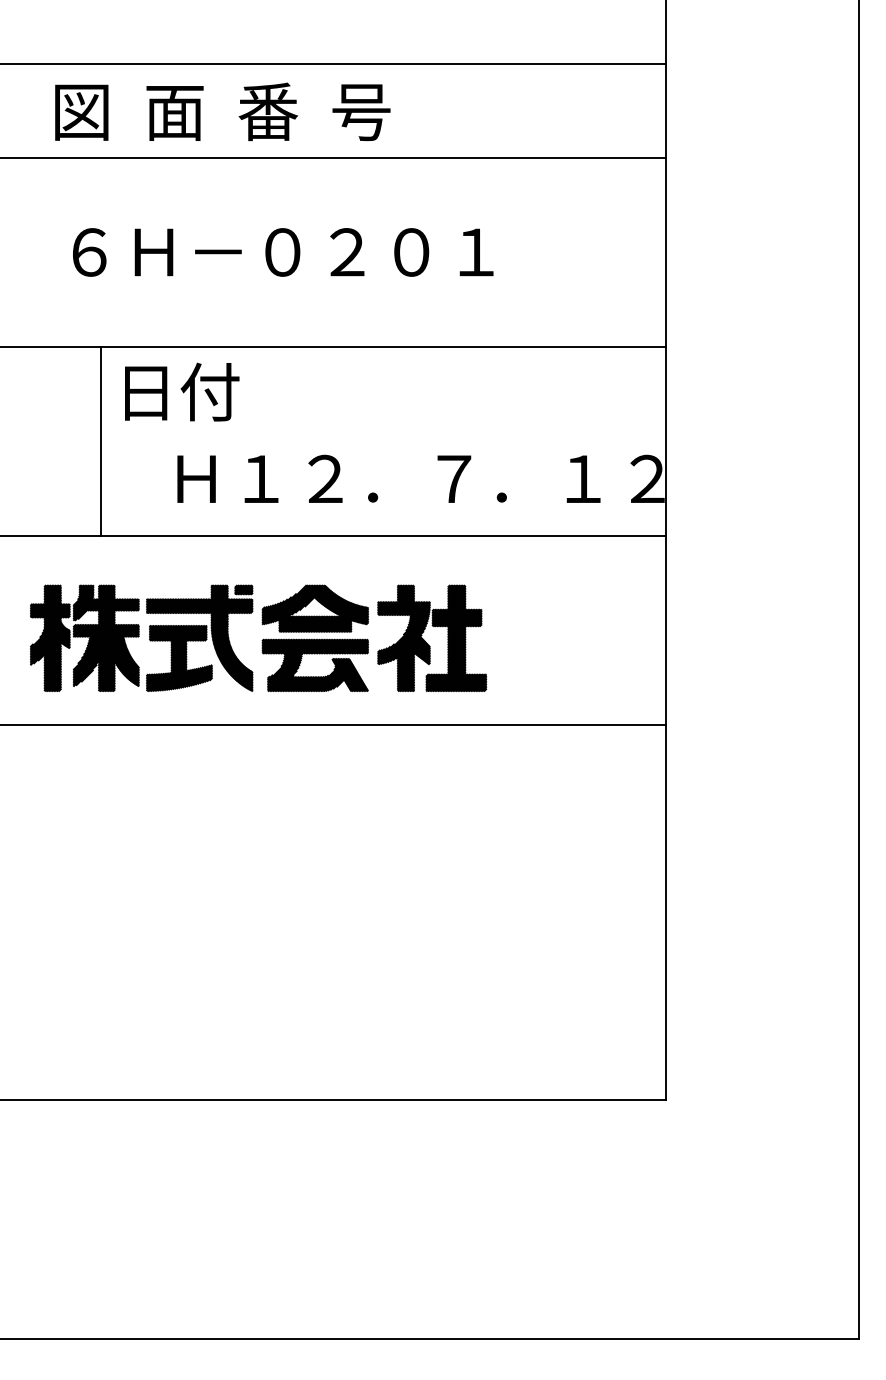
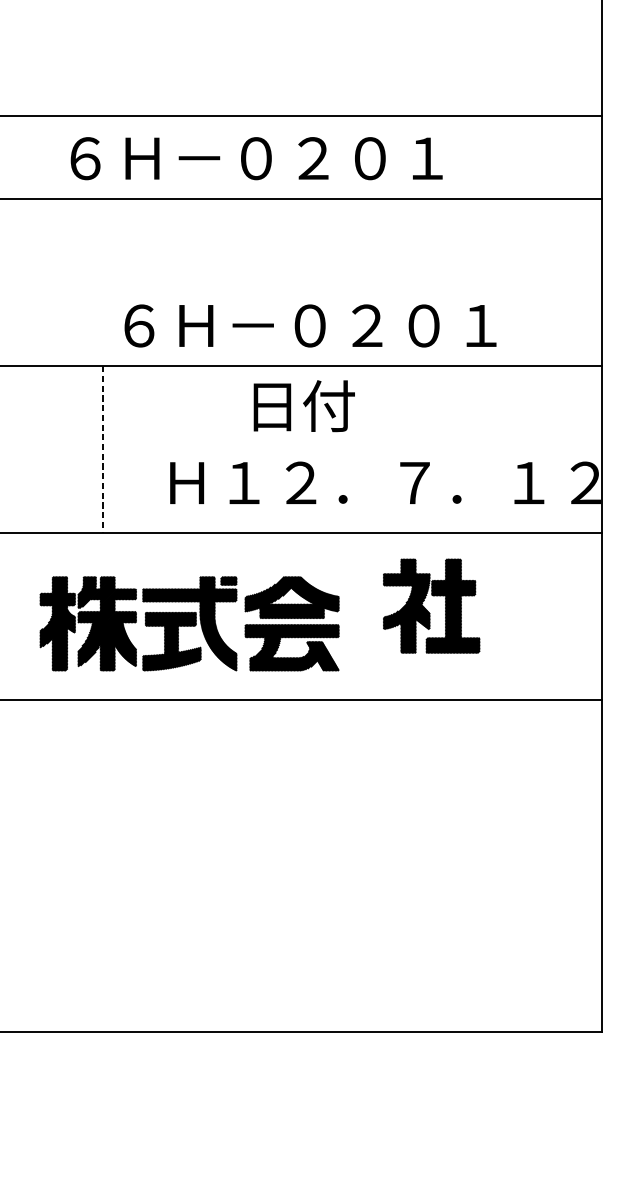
text: (270, 111) -> (252, 158), 図  面  番  号 -> ６Ｈ－０２０１
text: (283, 252) -> (310, 326), moved
text: (182, 391) -> (304, 405), moved
line: (101, 441) -> (103, 449), solid -> dashed
part: (426, 641) -> (426, 608), moved

